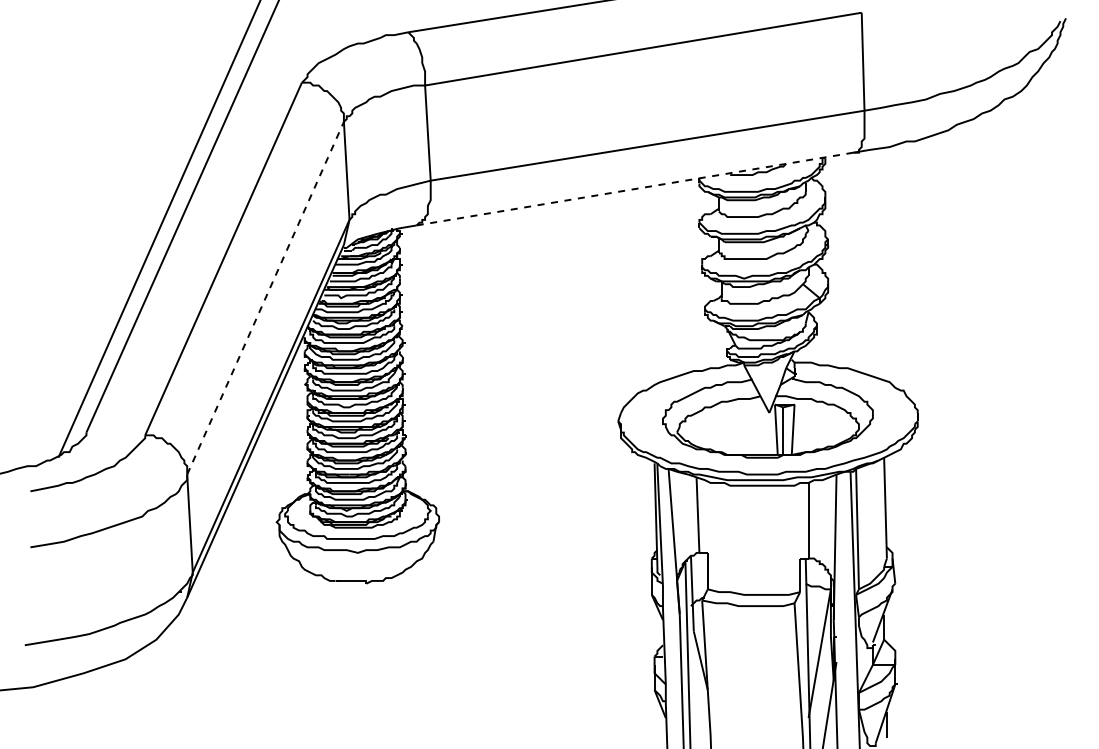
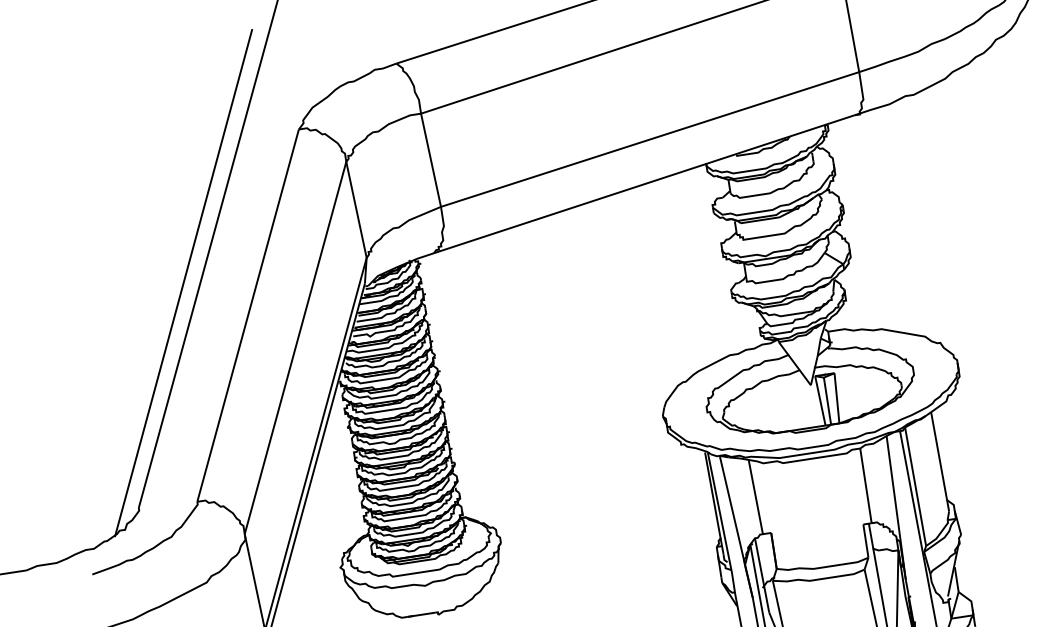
line: (634, 189) -> (643, 184), dashed -> solid
line: (265, 298) -> (295, 348), dashed -> solid

